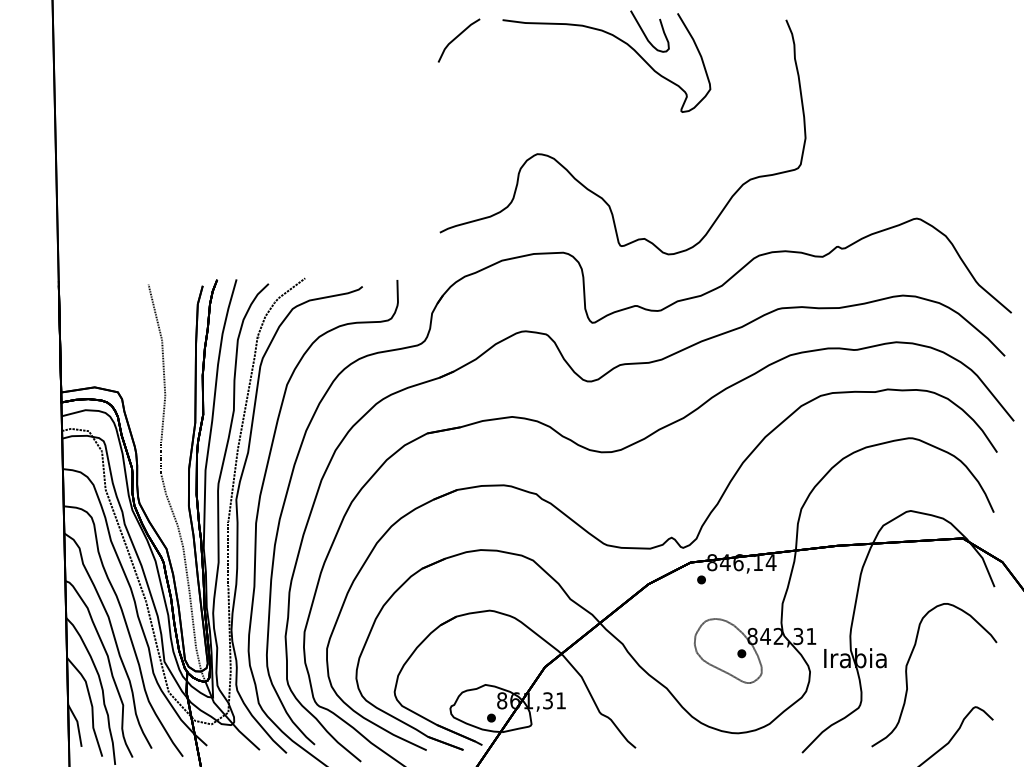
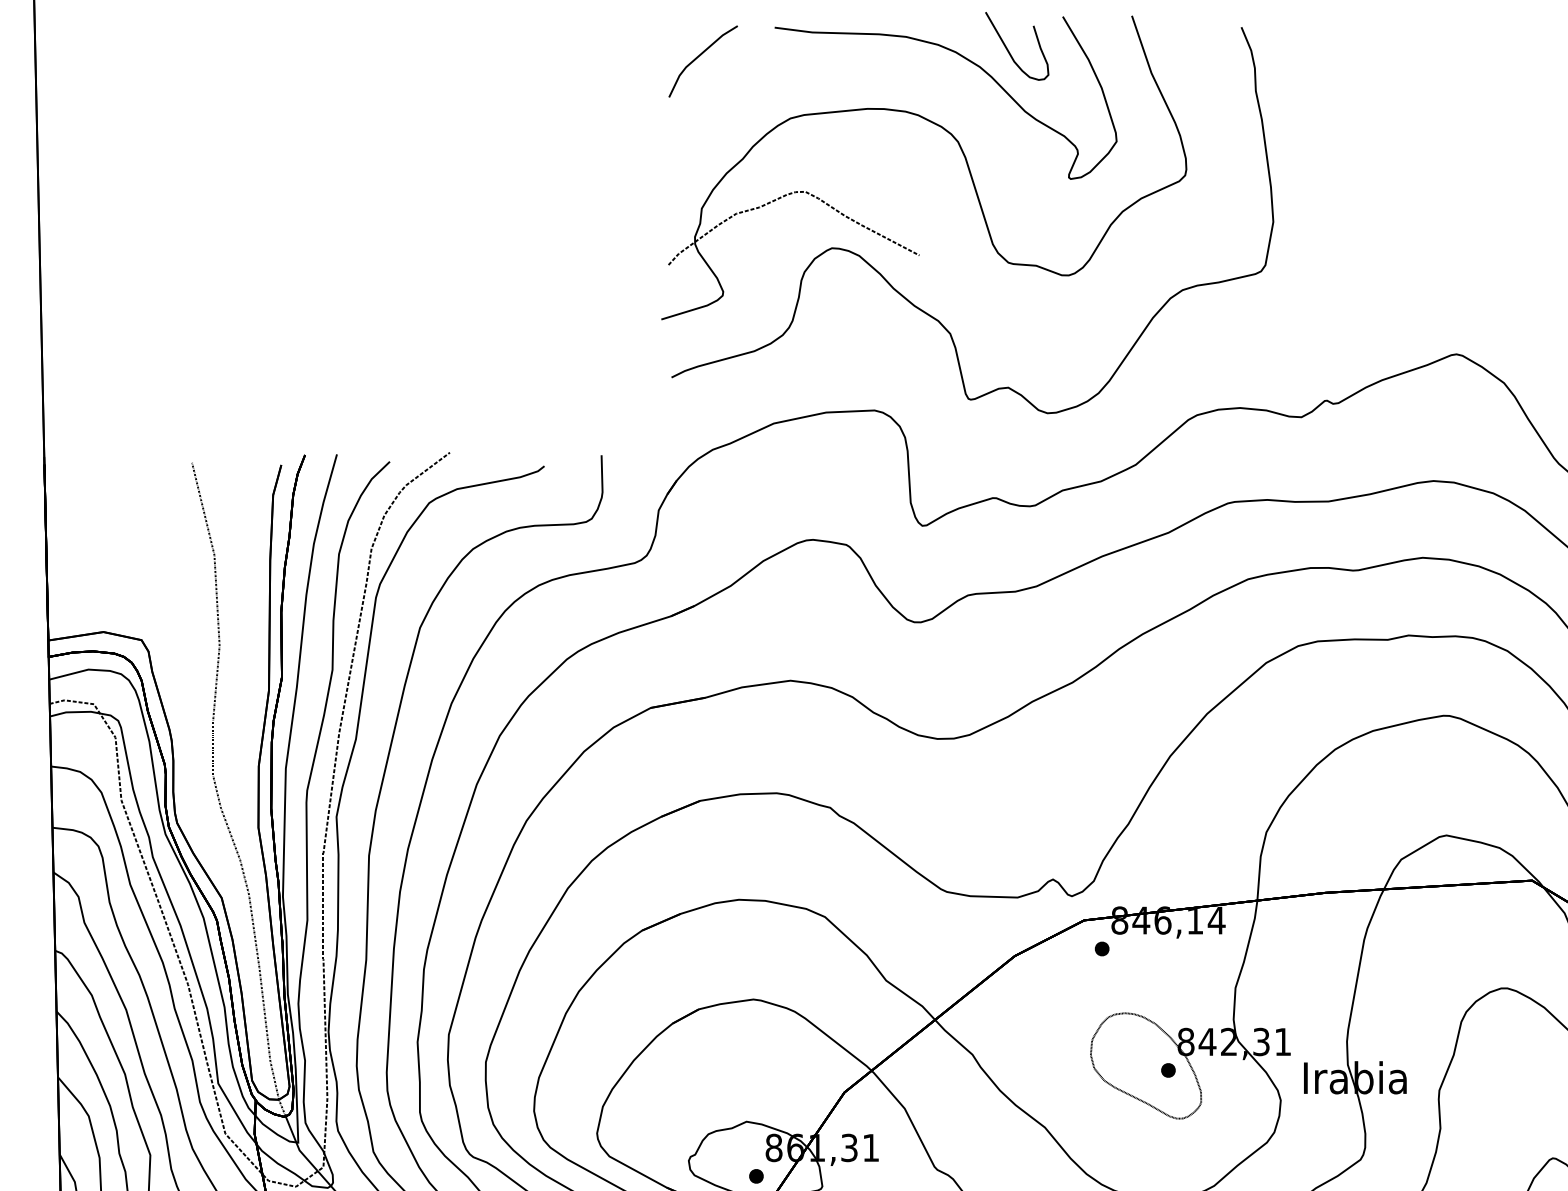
part: (615, 95) -> (960, 151), added

